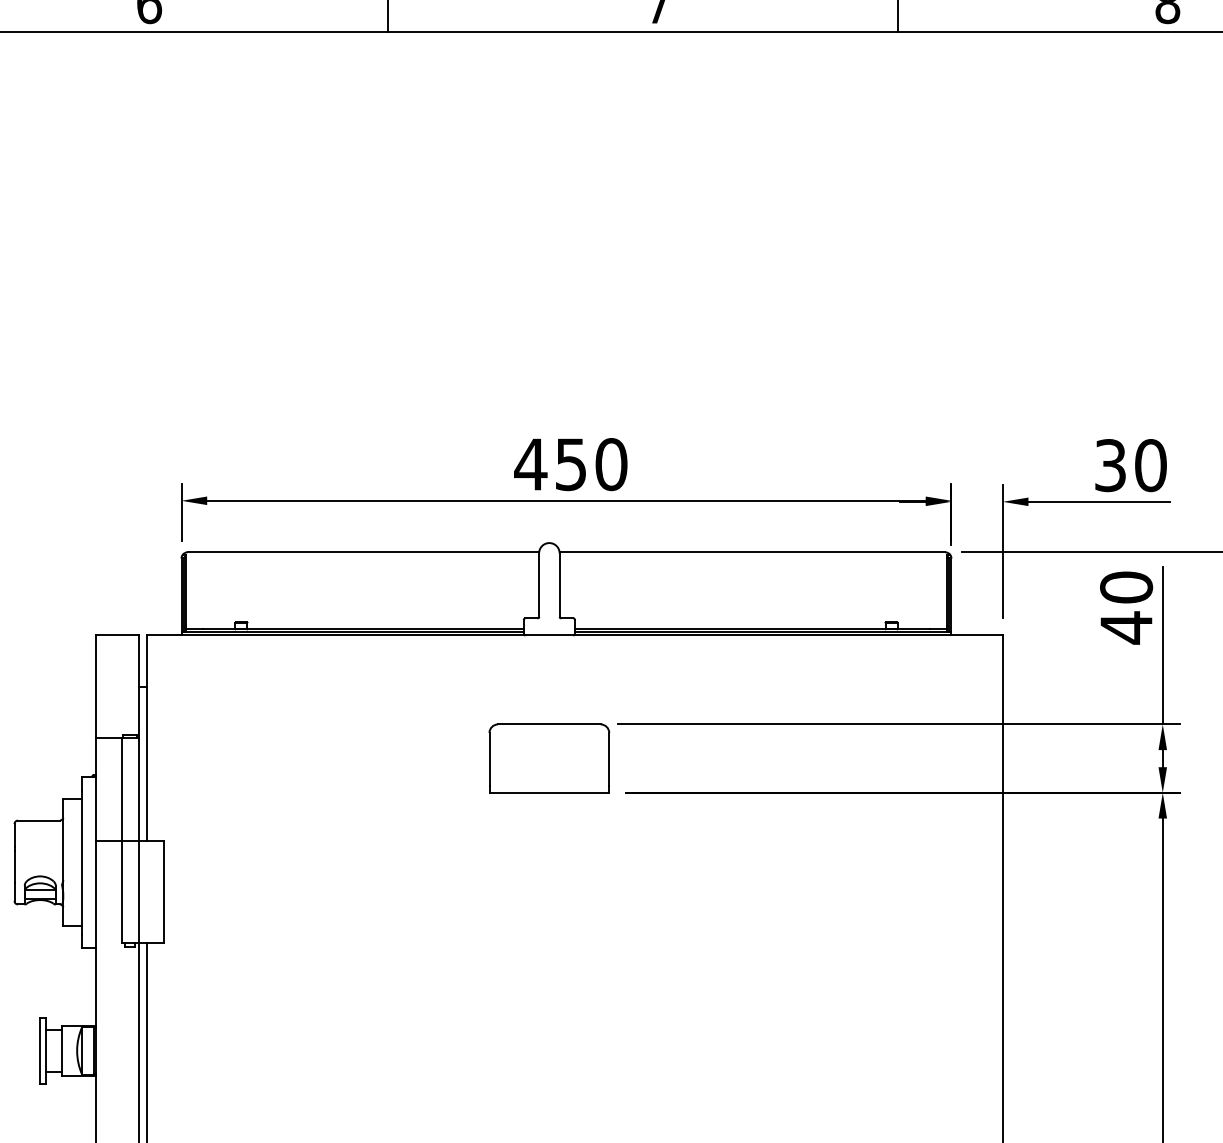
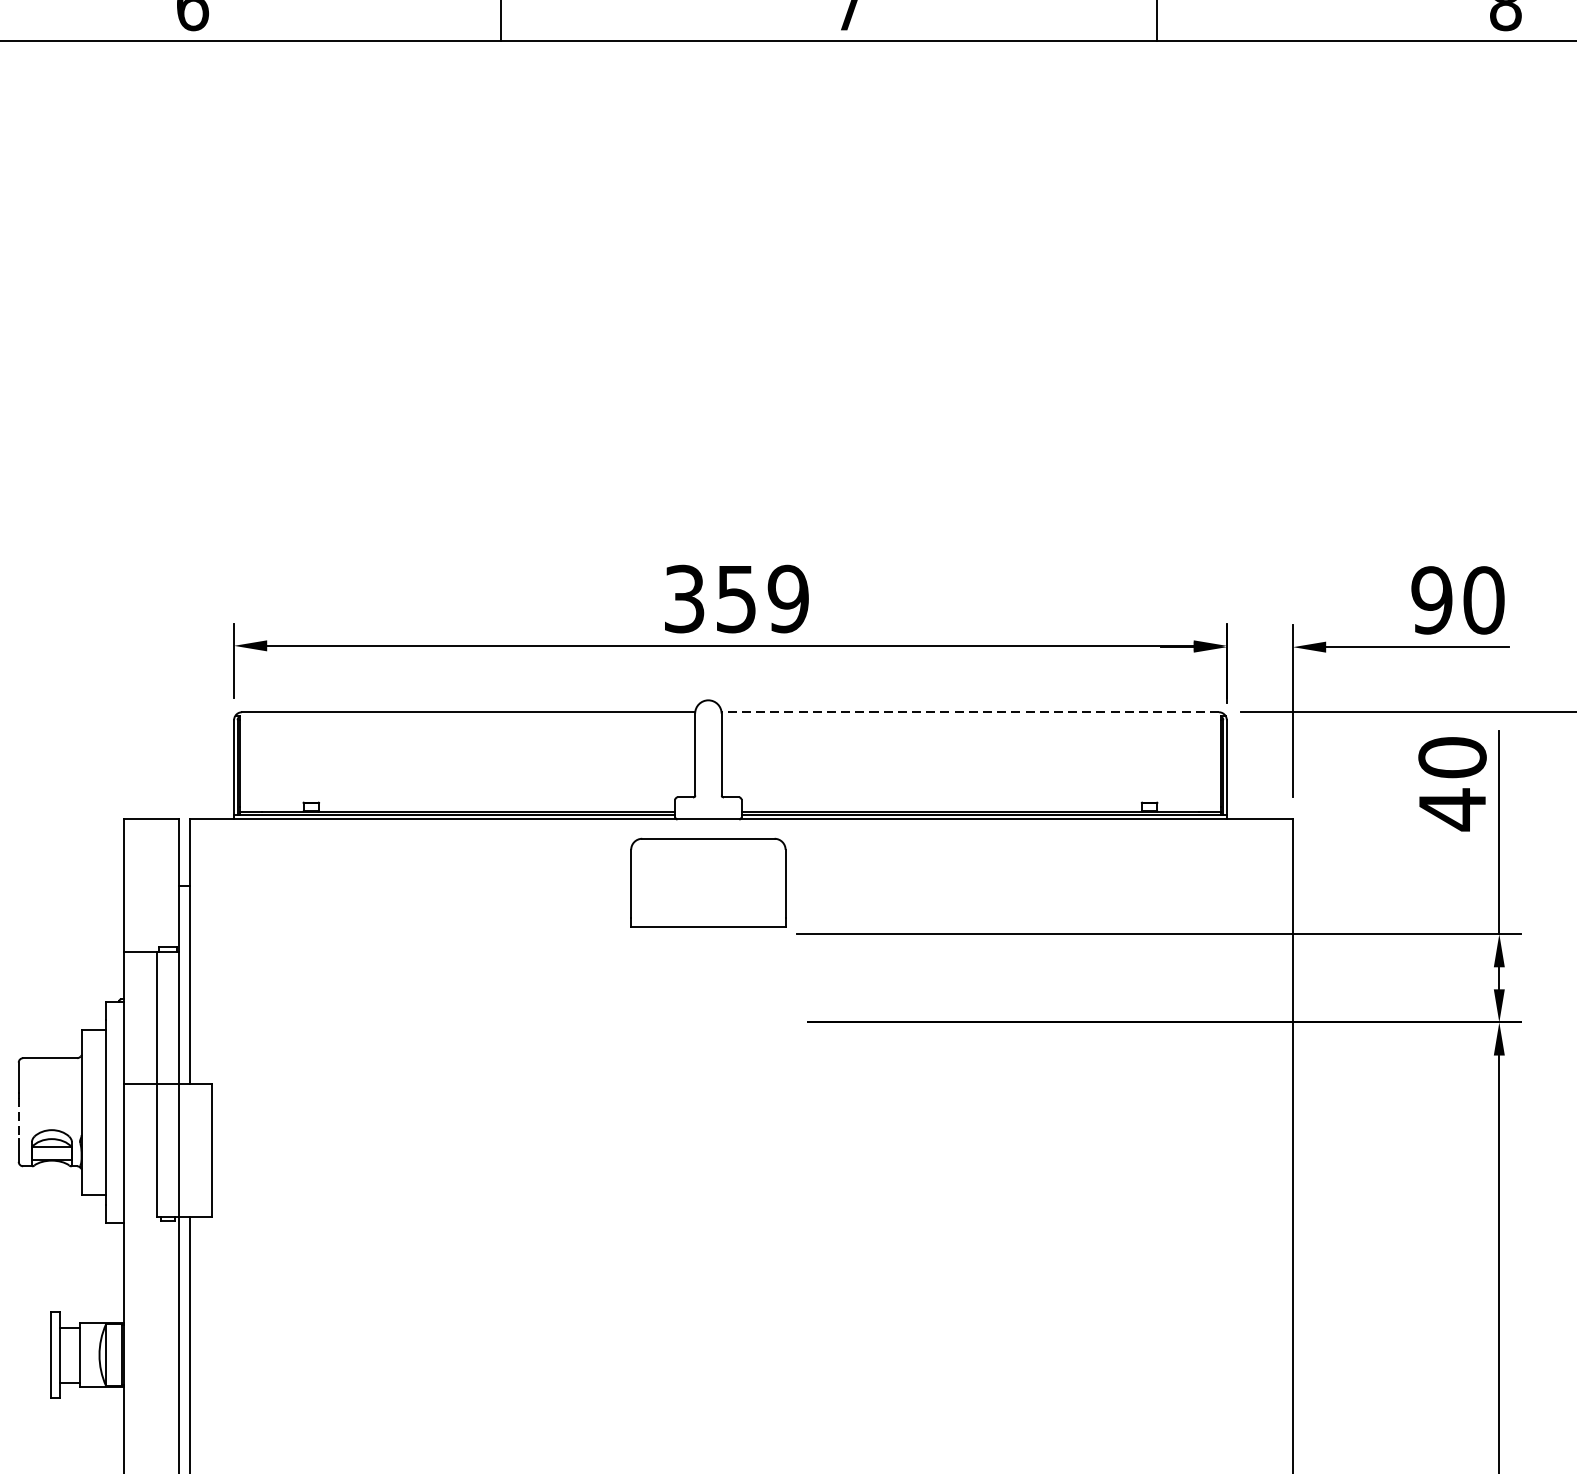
text: (570, 464) -> (735, 599), 450 -> 359
text: (1110, 465) -> (1431, 600), 30 -> 90
line: (752, 552) -> (970, 712), solid -> dashed
part: (549, 758) -> (708, 882), moved
line: (14, 867) -> (18, 1118), solid -> dashed

